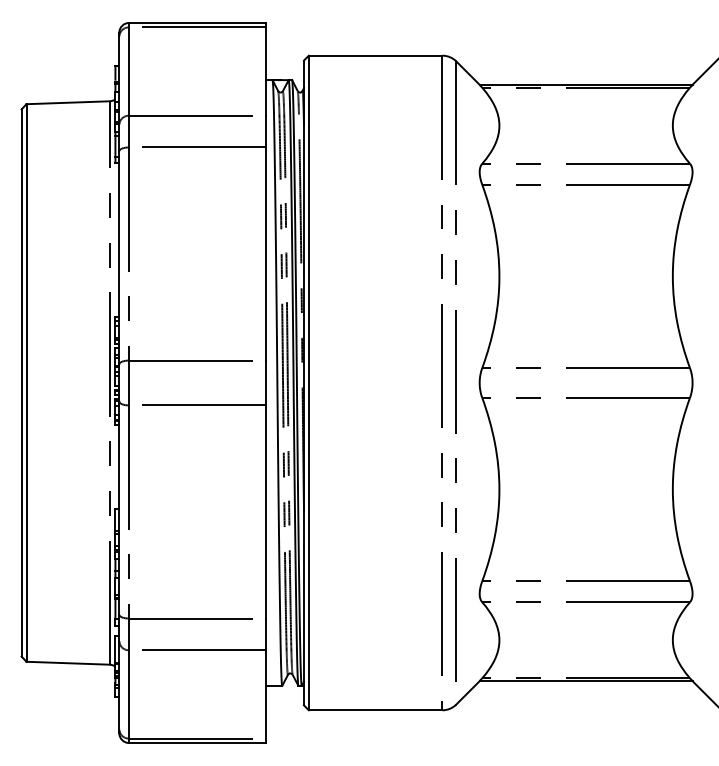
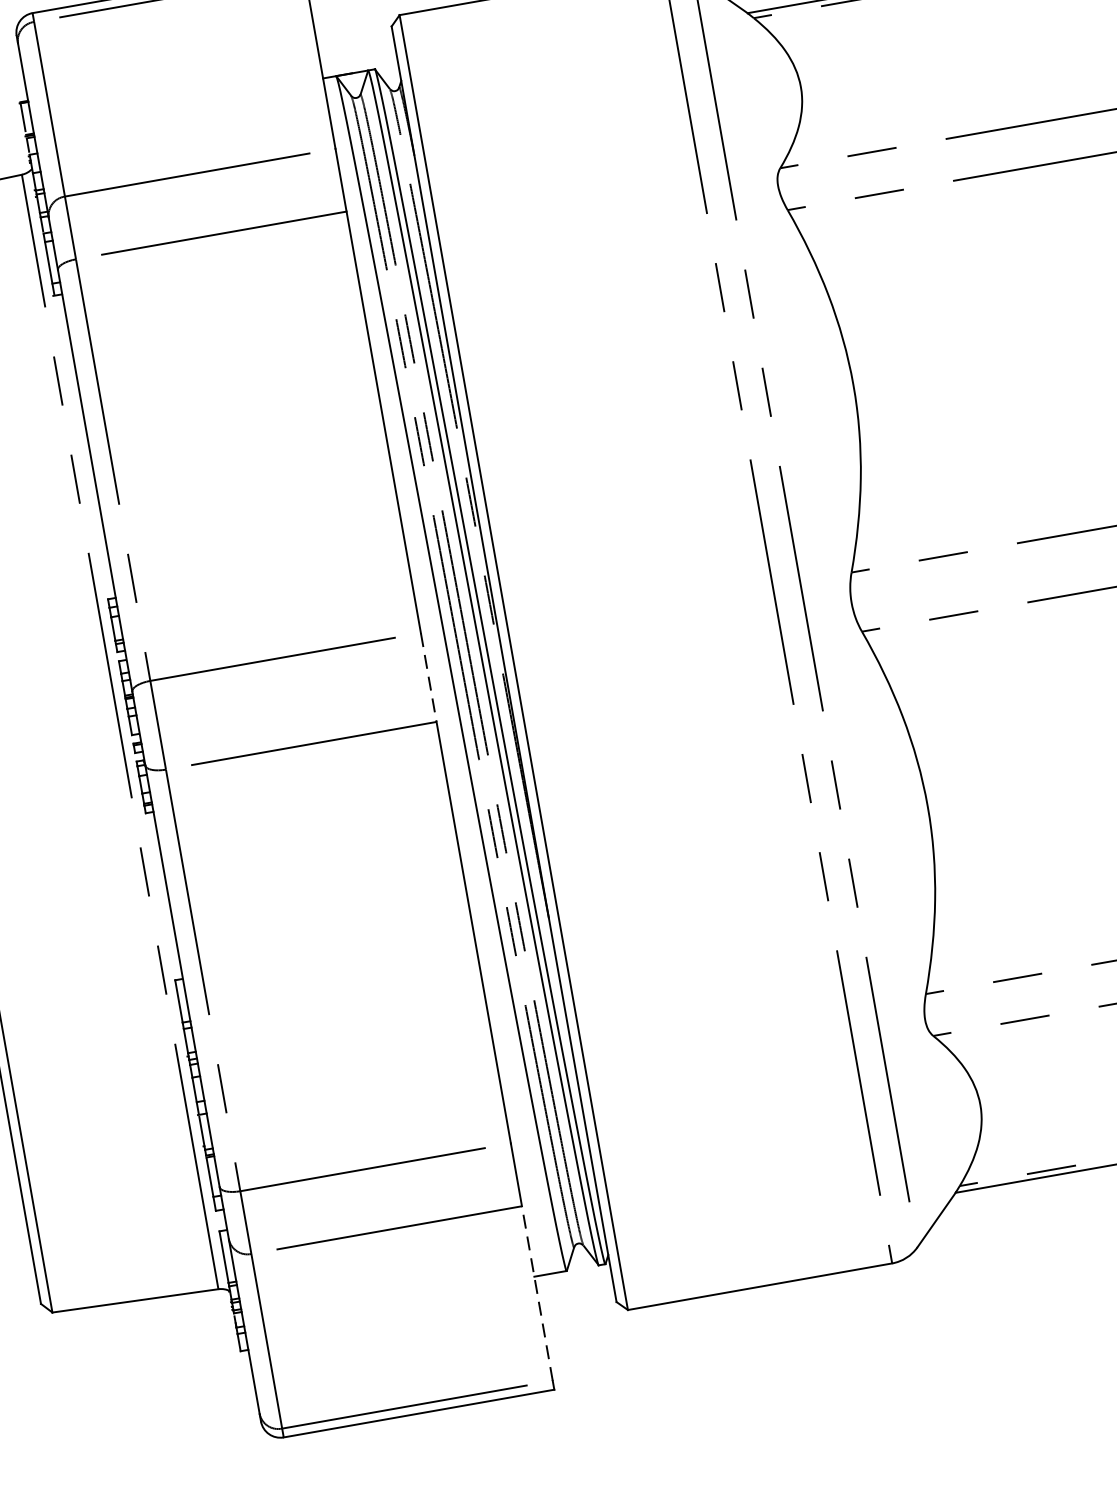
line: (265, 383) -> (428, 678), solid -> dashed
line: (265, 693) -> (536, 1291), solid -> dashed

